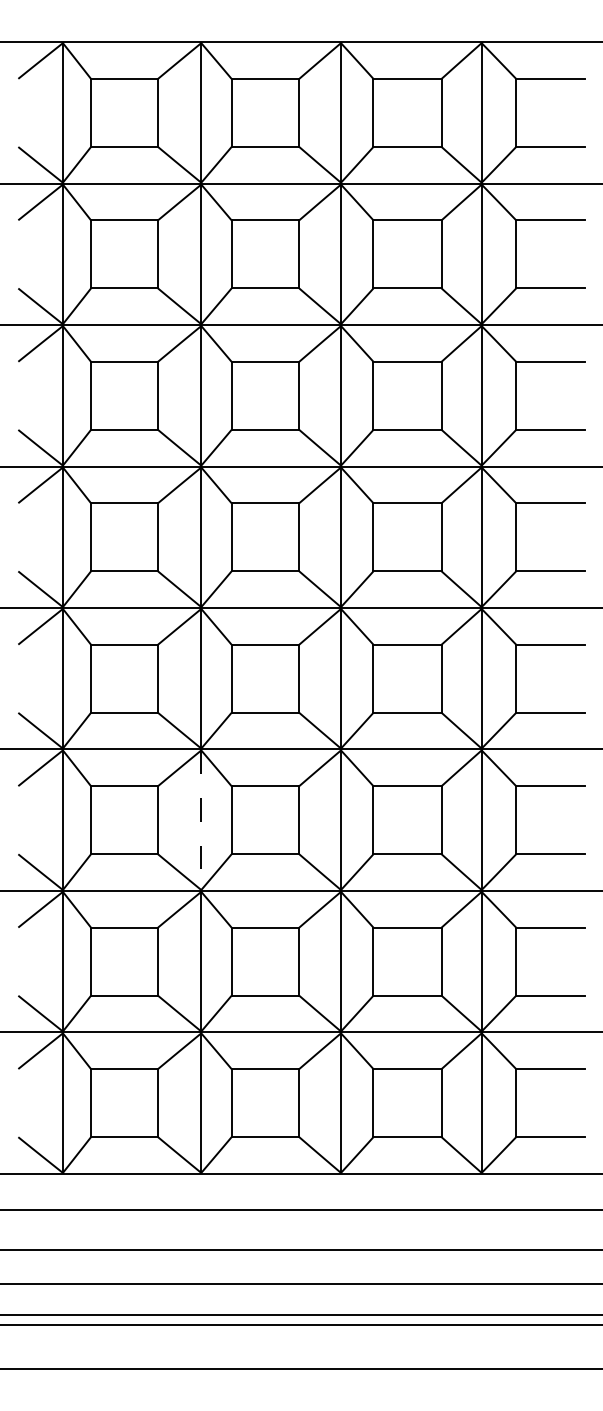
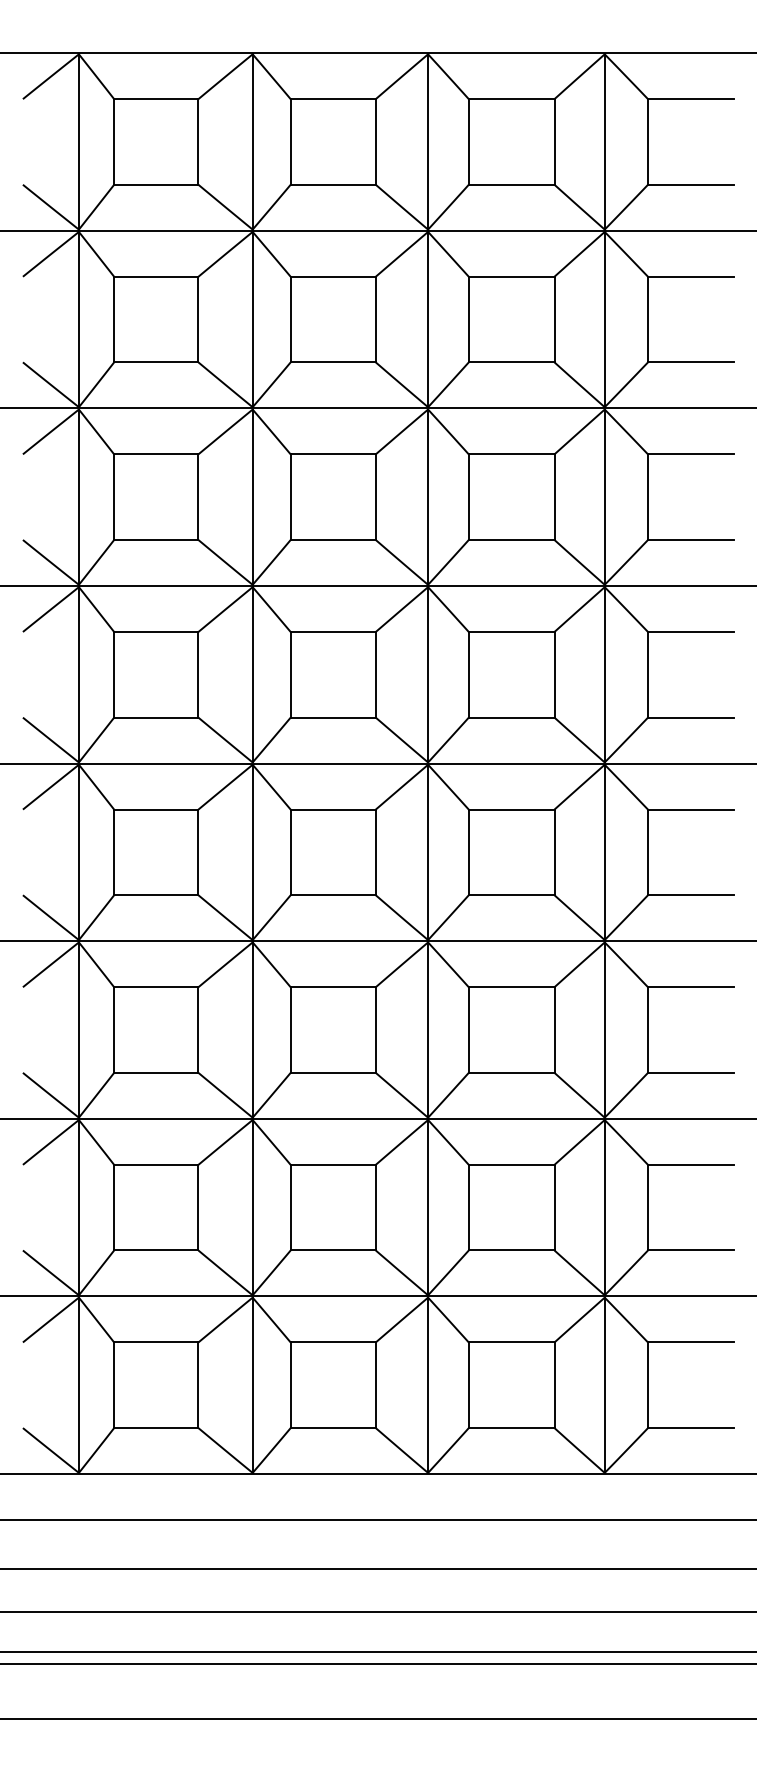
line: (201, 820) -> (252, 1030), dashed -> solid

